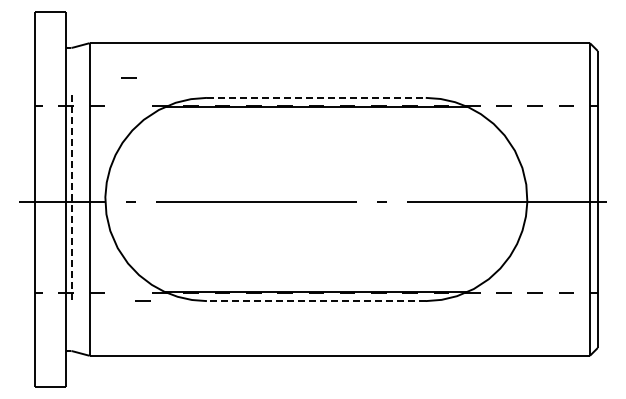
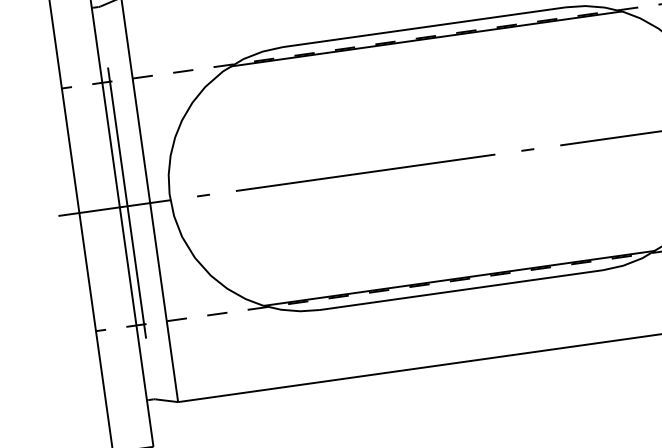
line: (128, 77) -> (182, 71), moved
line: (316, 97) -> (424, 26), dashed -> solid
line: (72, 199) -> (127, 203), dashed -> solid
line: (142, 300) -> (216, 313), moved
line: (315, 301) -> (460, 290), dashed -> solid

